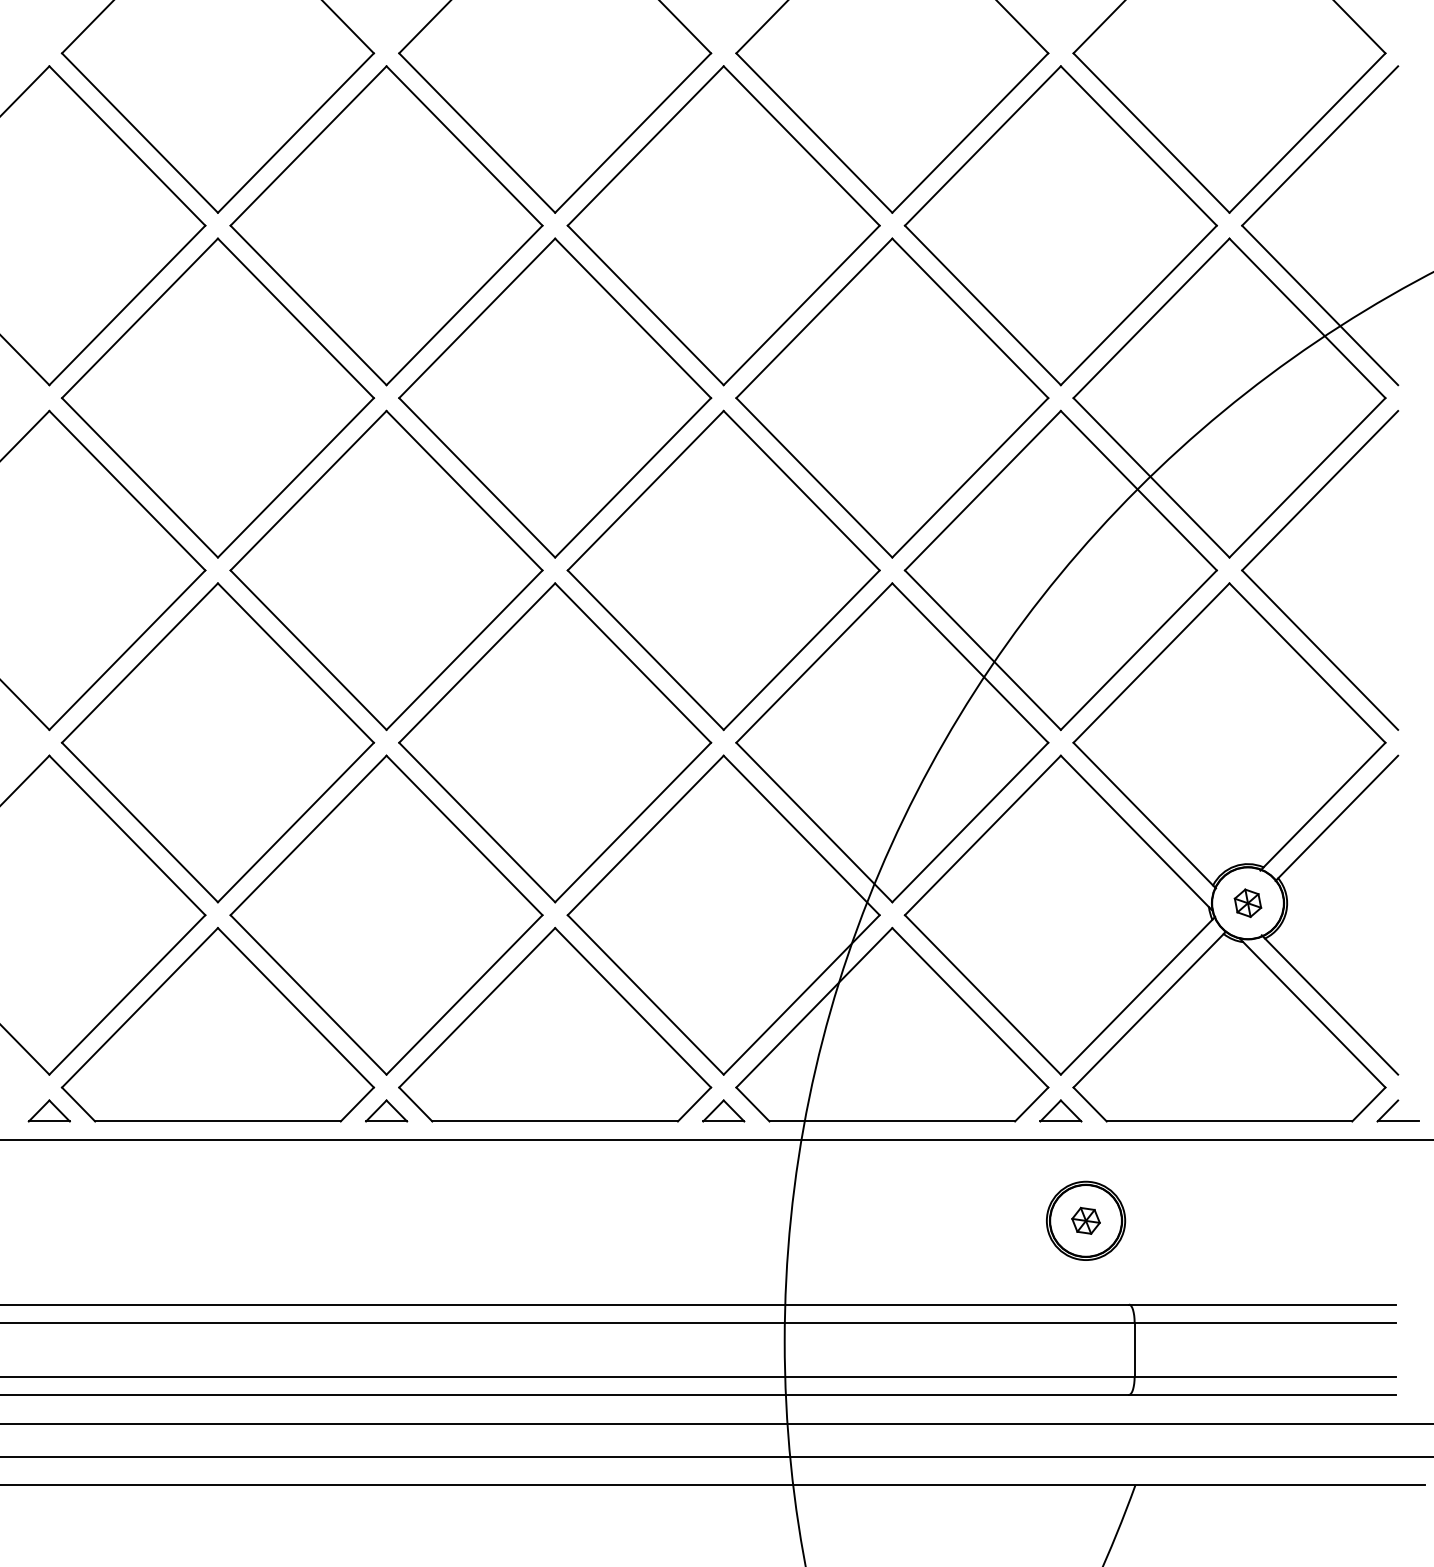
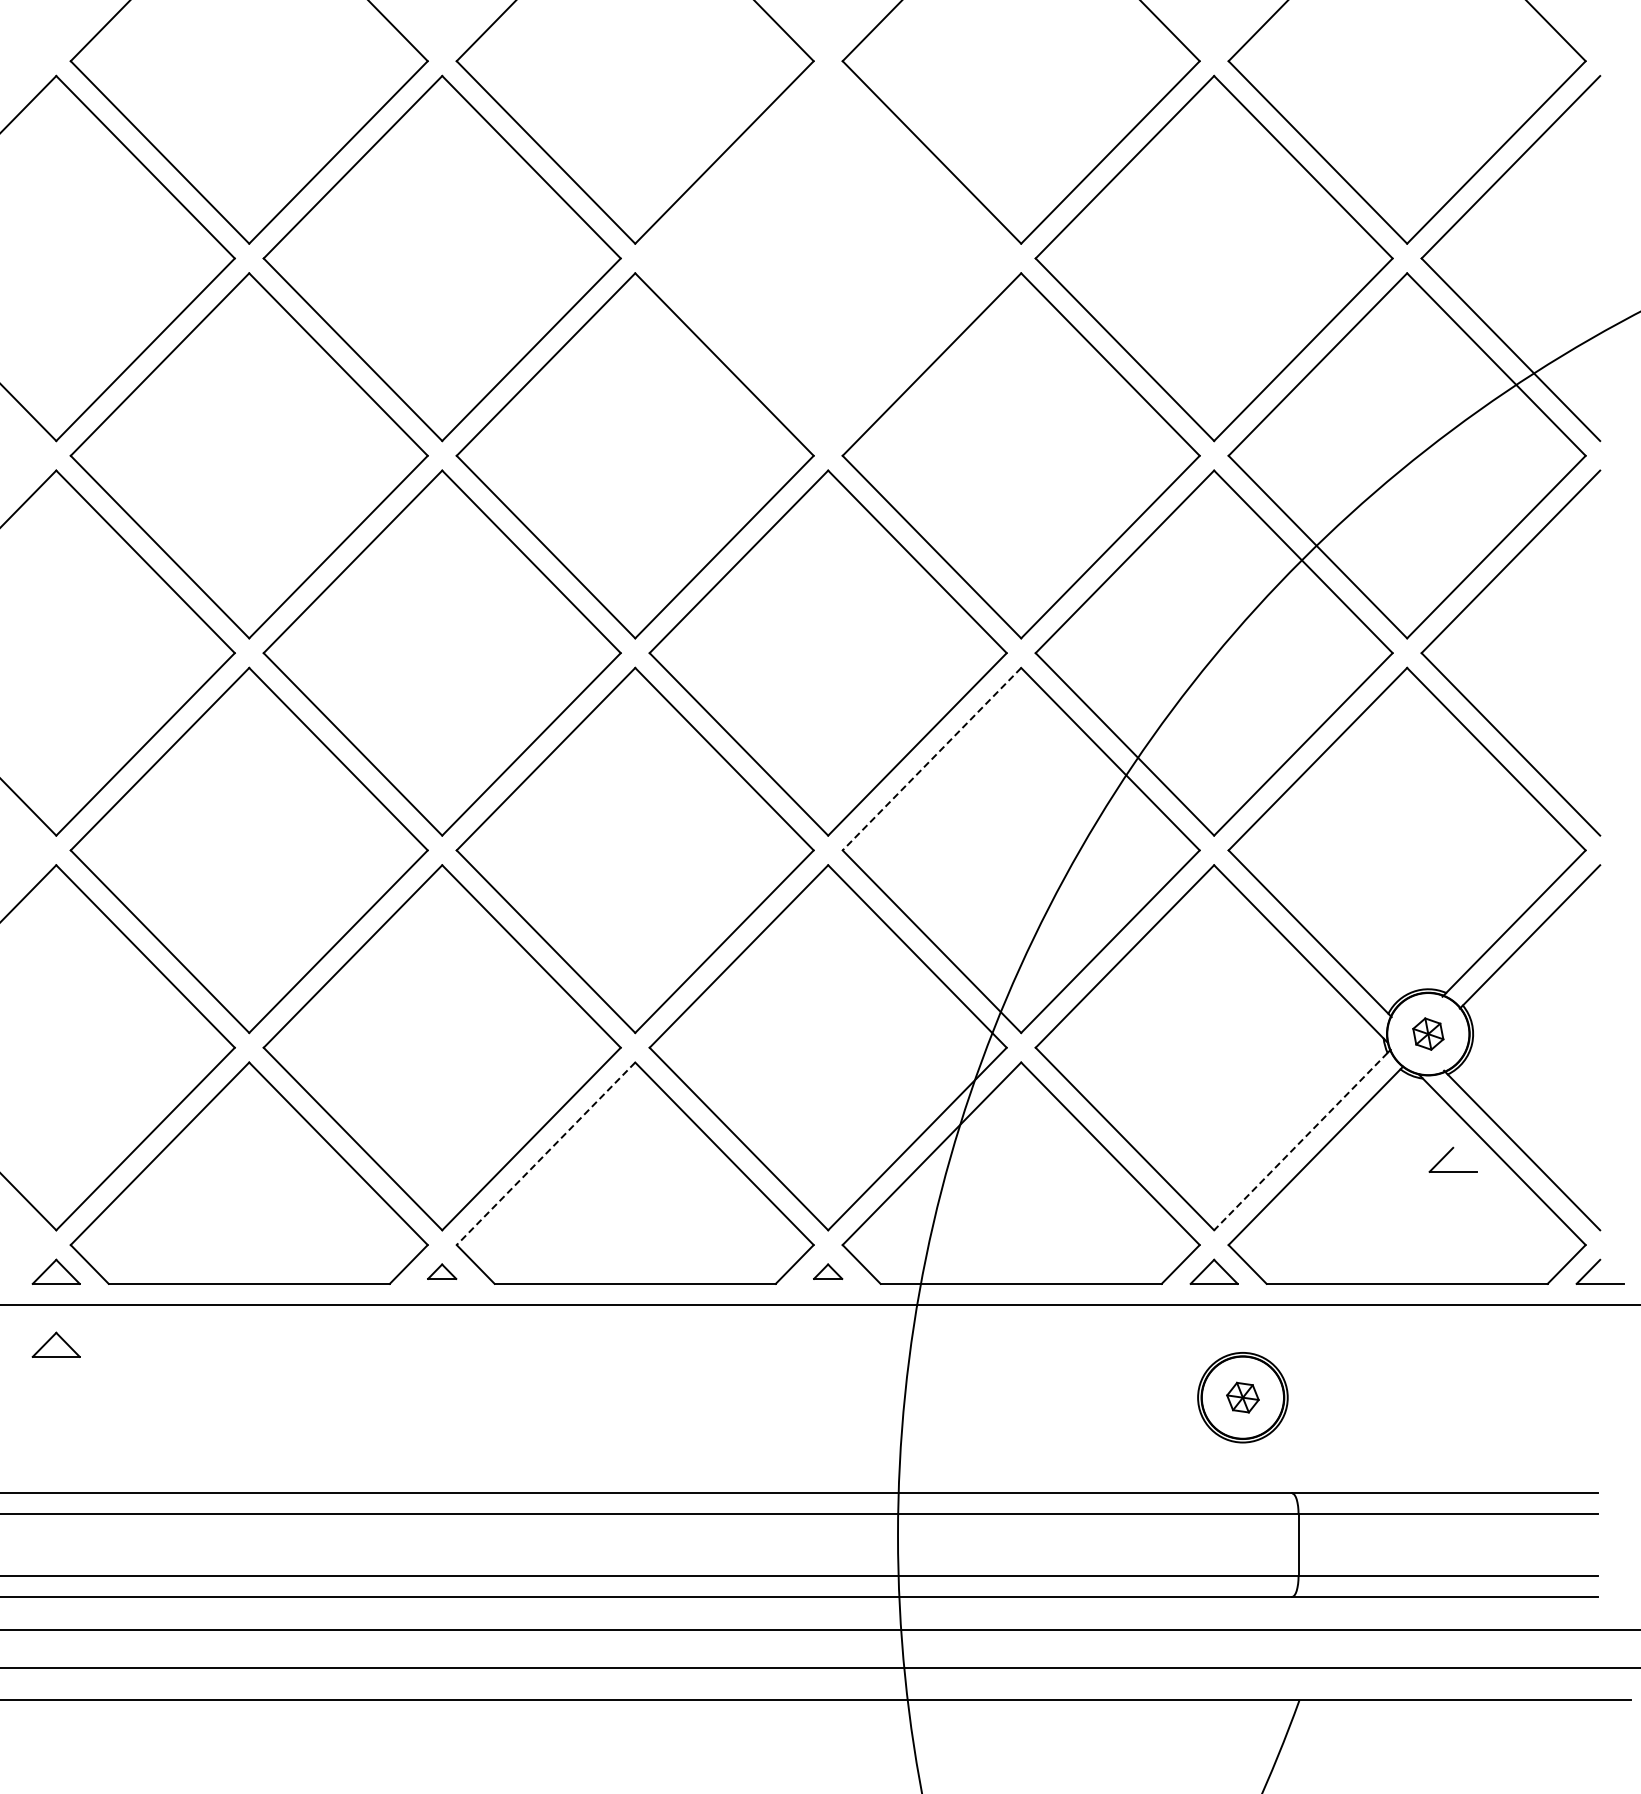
part: (723, 225) -> (827, 258), removed
line: (813, 663) -> (931, 759), solid -> dashed
line: (1136, 997) -> (1300, 1141), solid -> dashed
line: (477, 1007) -> (546, 1153), solid -> dashed
part: (1265, 1008) -> (1448, 1154), added
part: (385, 1110) -> (441, 1271), size x0.6
part: (723, 1110) -> (827, 1271), size x0.6
part: (48, 1174) -> (55, 1344), added

